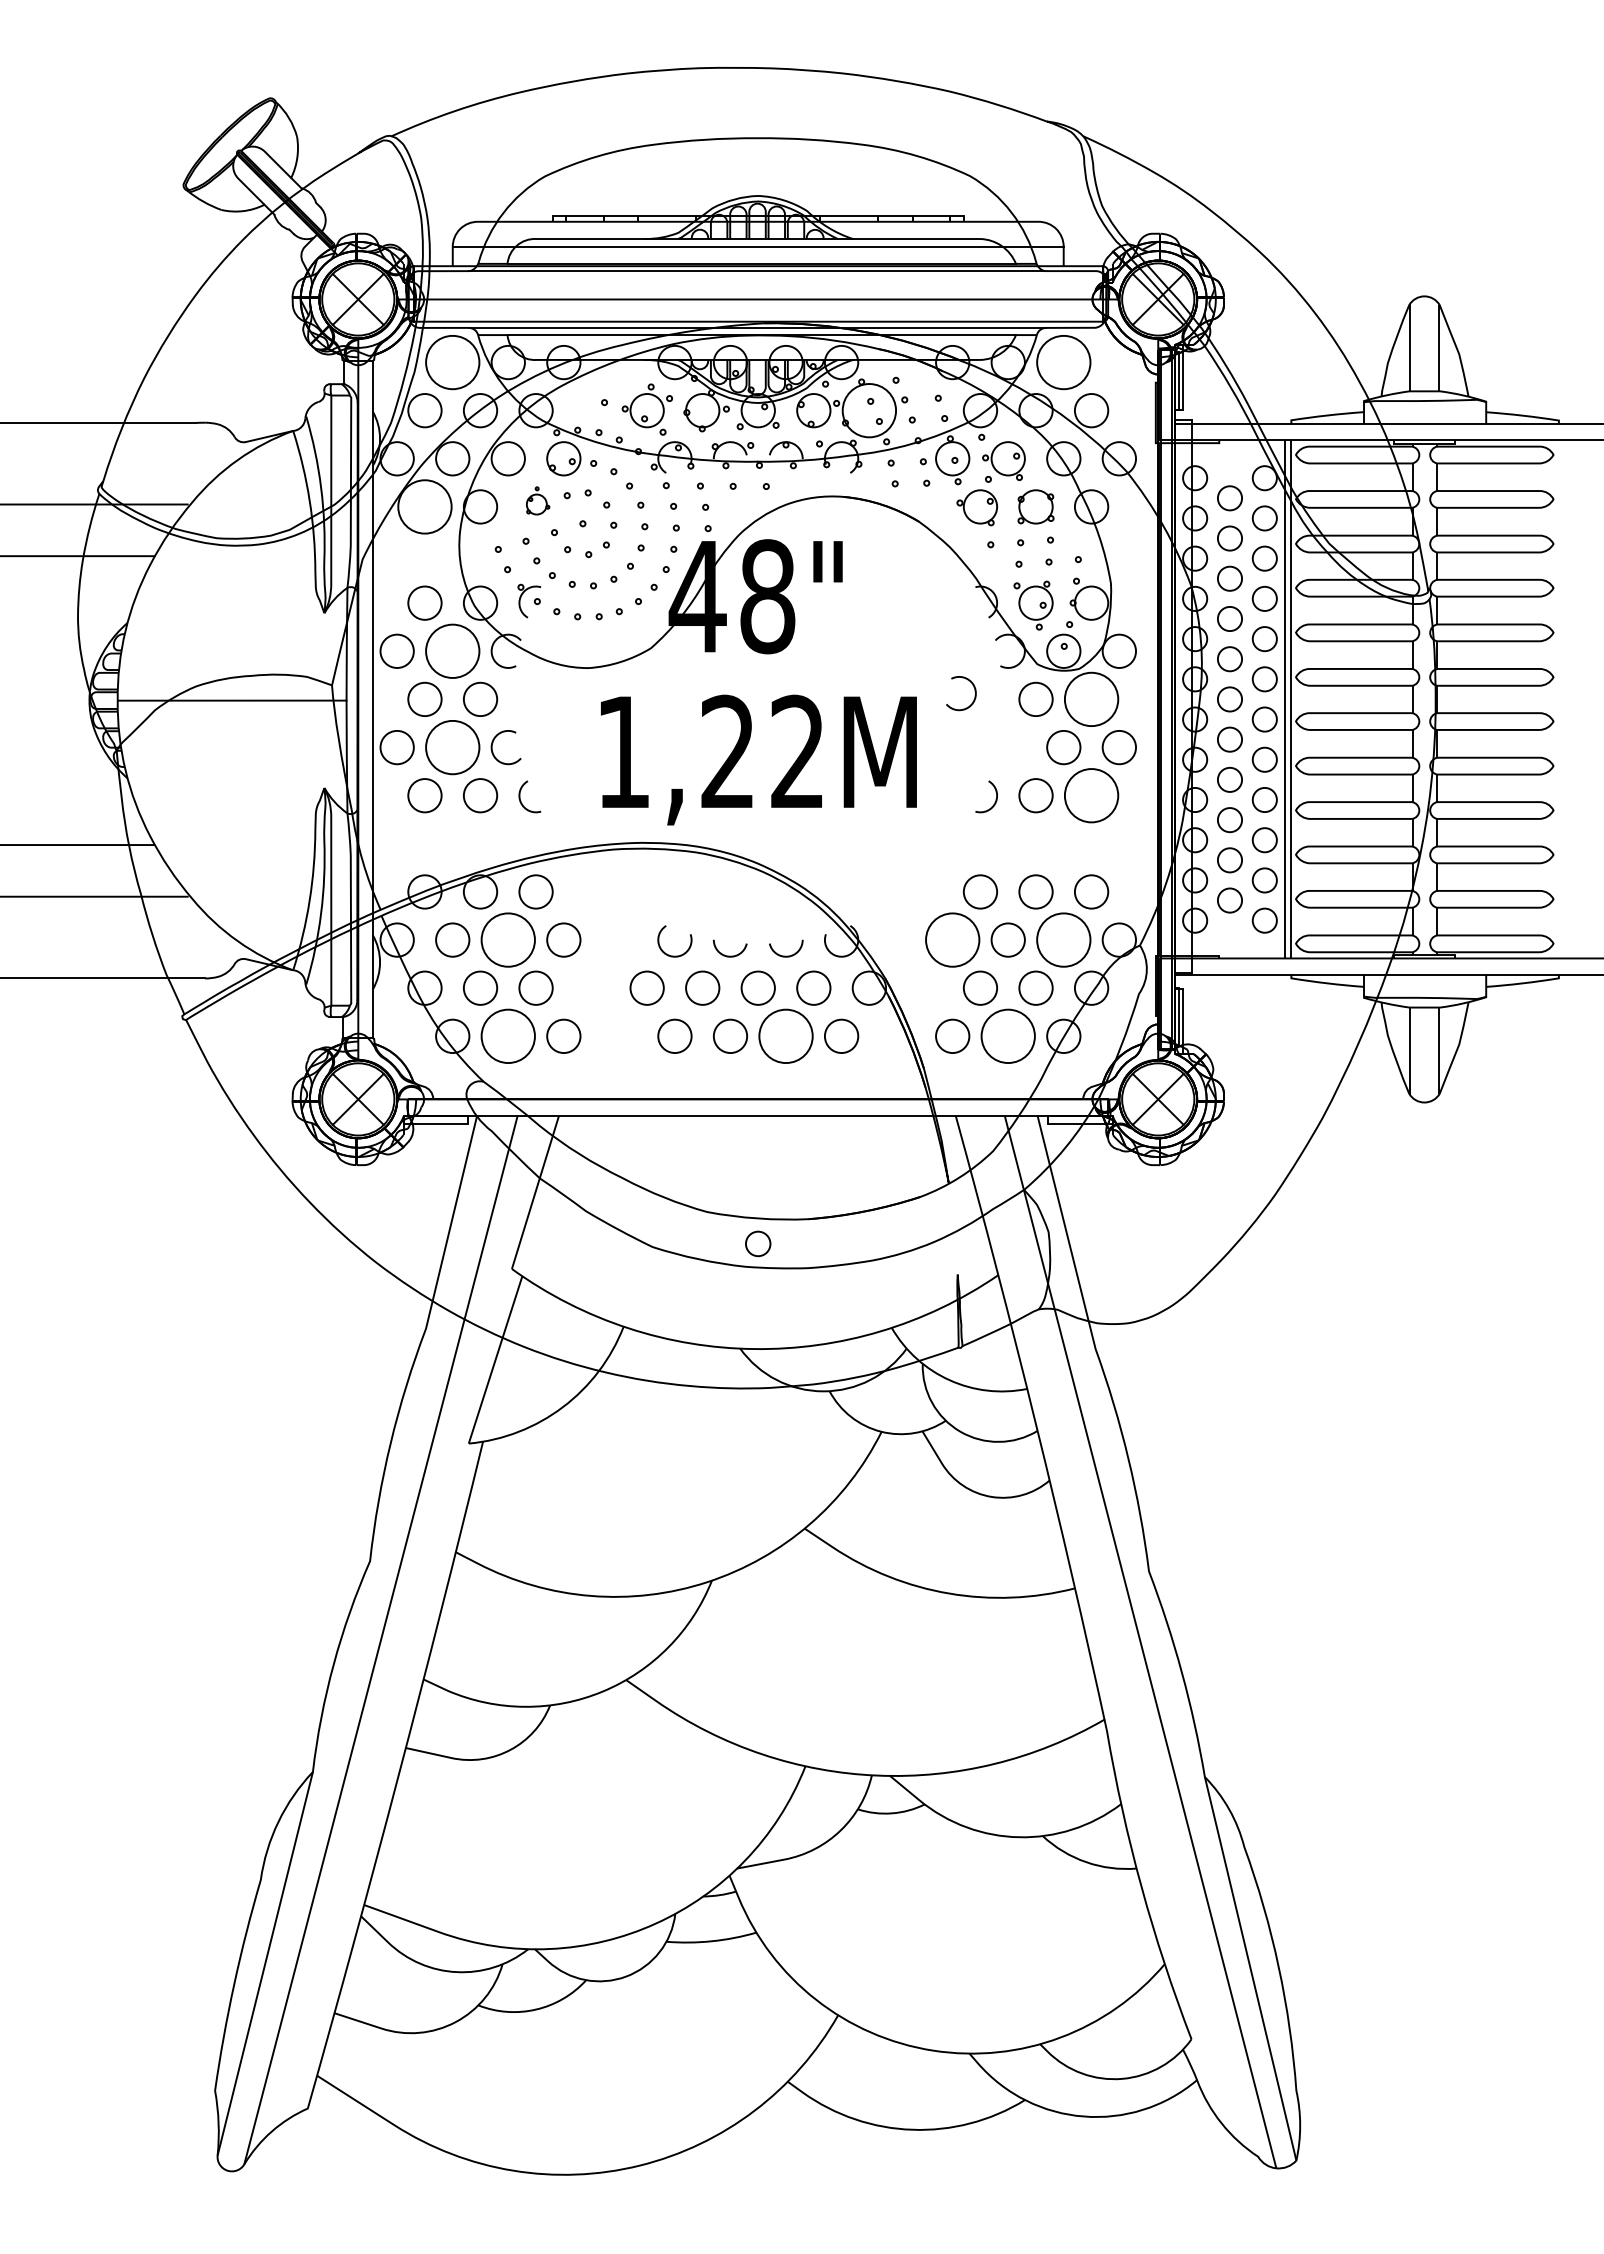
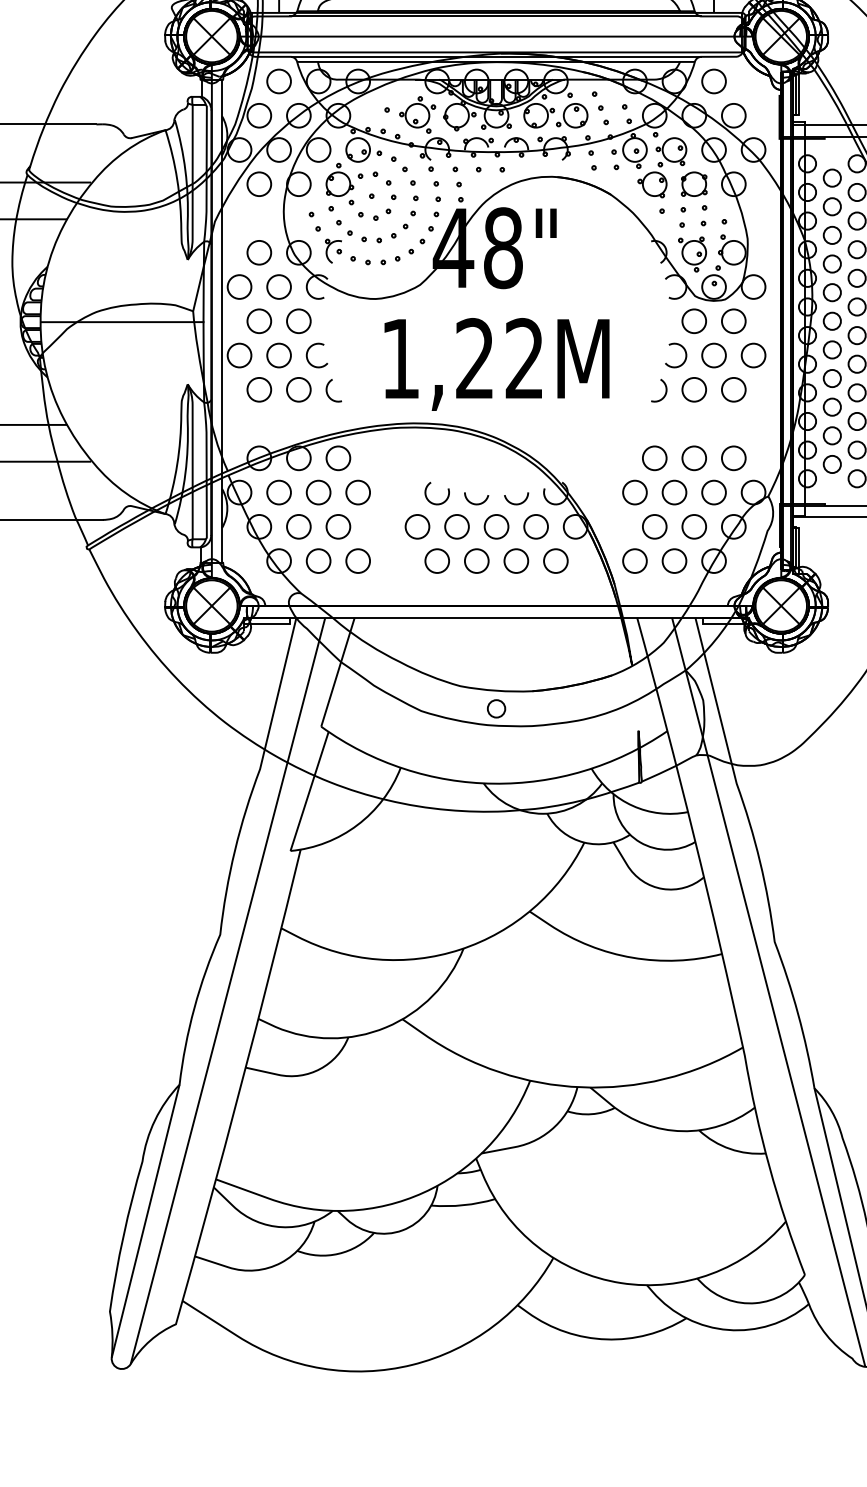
circle: (452, 362) -> (278, 81), size x0.62
circle: (1063, 362) -> (713, 81), size x0.62
circle: (869, 410) -> (575, 115), size x0.62
part: (537, 500) -> (339, 179), size x1.67
circle: (424, 506) -> (259, 183), size x0.62
circle: (452, 650) -> (278, 286), size x0.62
arc: (974, 691) -> (685, 354), moved
circle: (1091, 699) -> (733, 321), size x0.62
circle: (452, 747) -> (278, 355), size x0.62
circle: (1091, 795) -> (733, 389), size x0.62
circle: (507, 939) -> (318, 492), size x0.62
circle: (952, 939) -> (634, 492), size x0.62
circle: (1063, 939) -> (713, 492), size x0.62
circle: (507, 1036) -> (318, 561), size x0.62
circle: (785, 1036) -> (515, 561), size x0.62
circle: (1007, 1036) -> (673, 561), size x0.62

